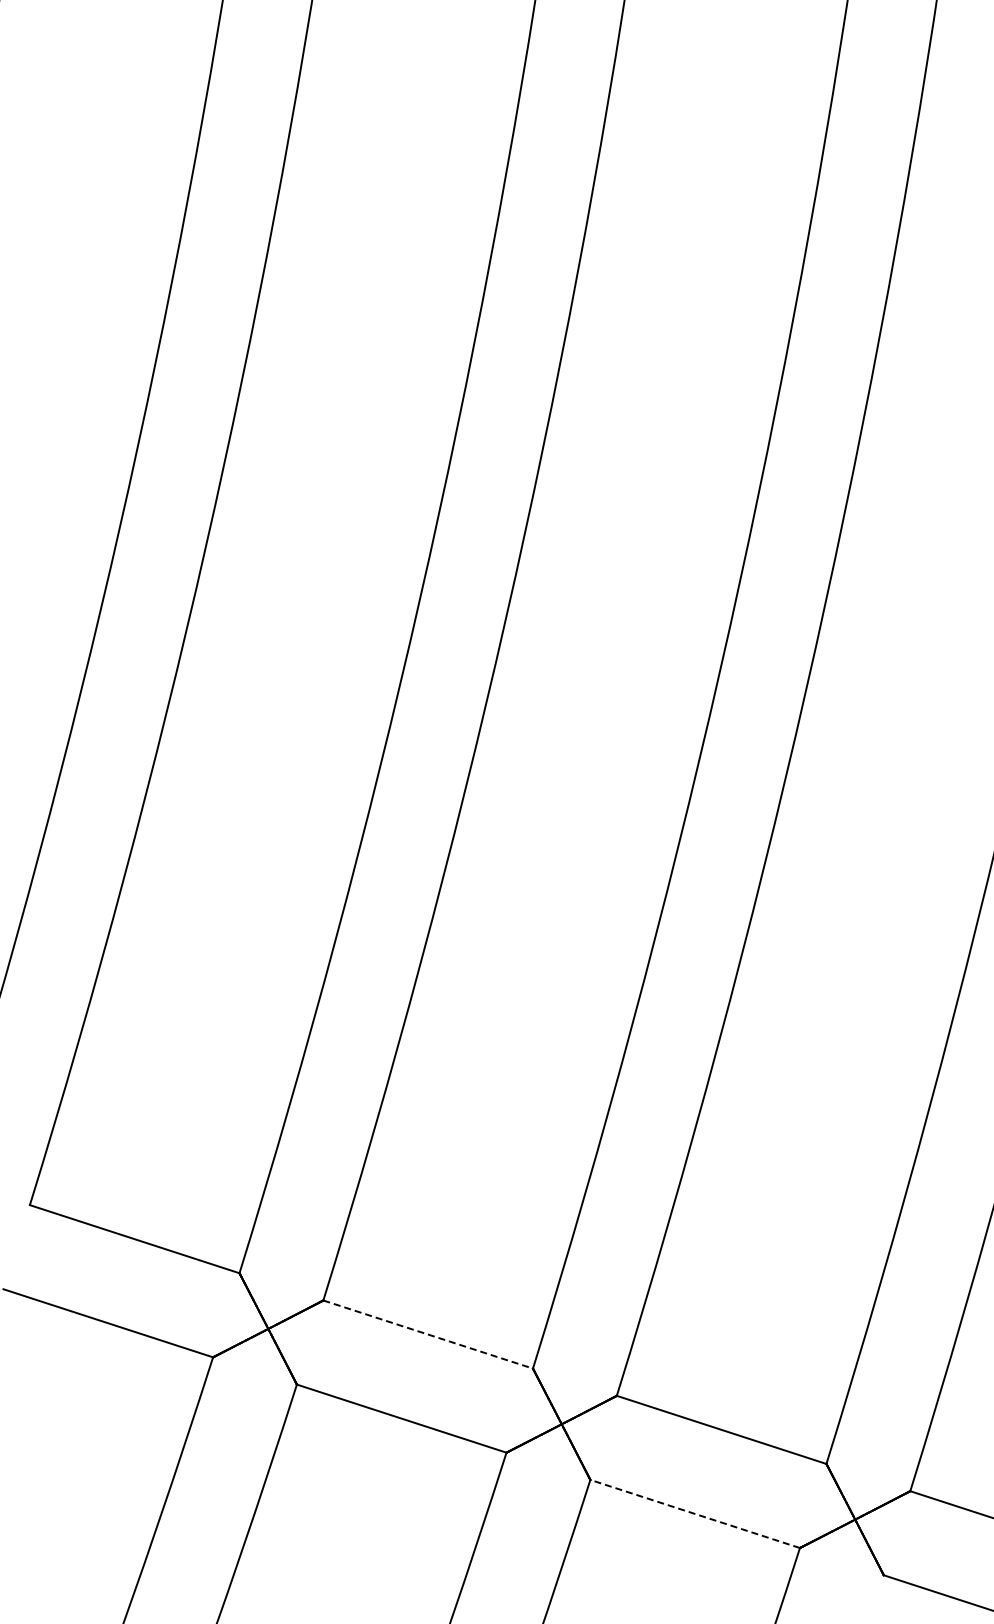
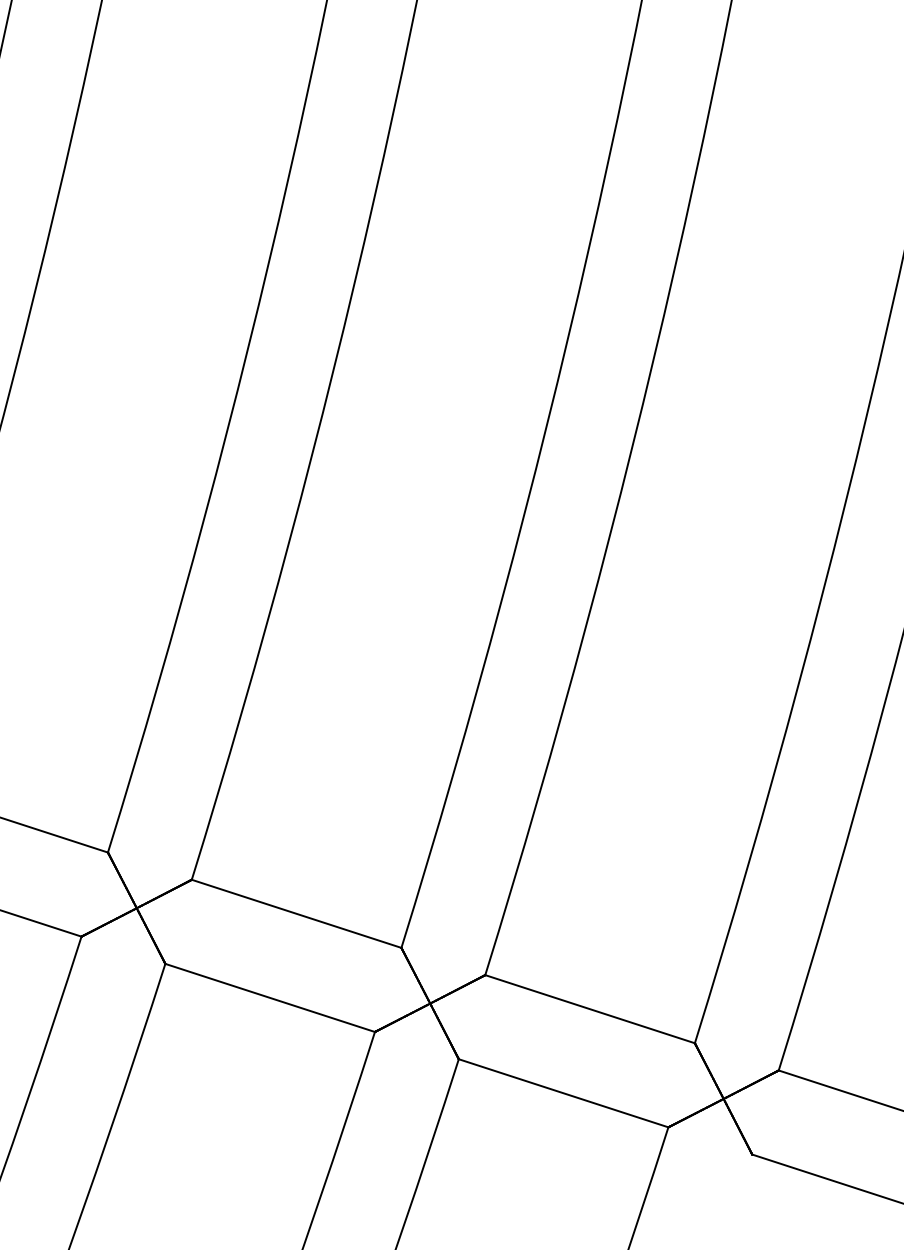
line: (428, 1334) -> (296, 913), dashed -> solid
line: (694, 1513) -> (562, 1092), dashed -> solid

